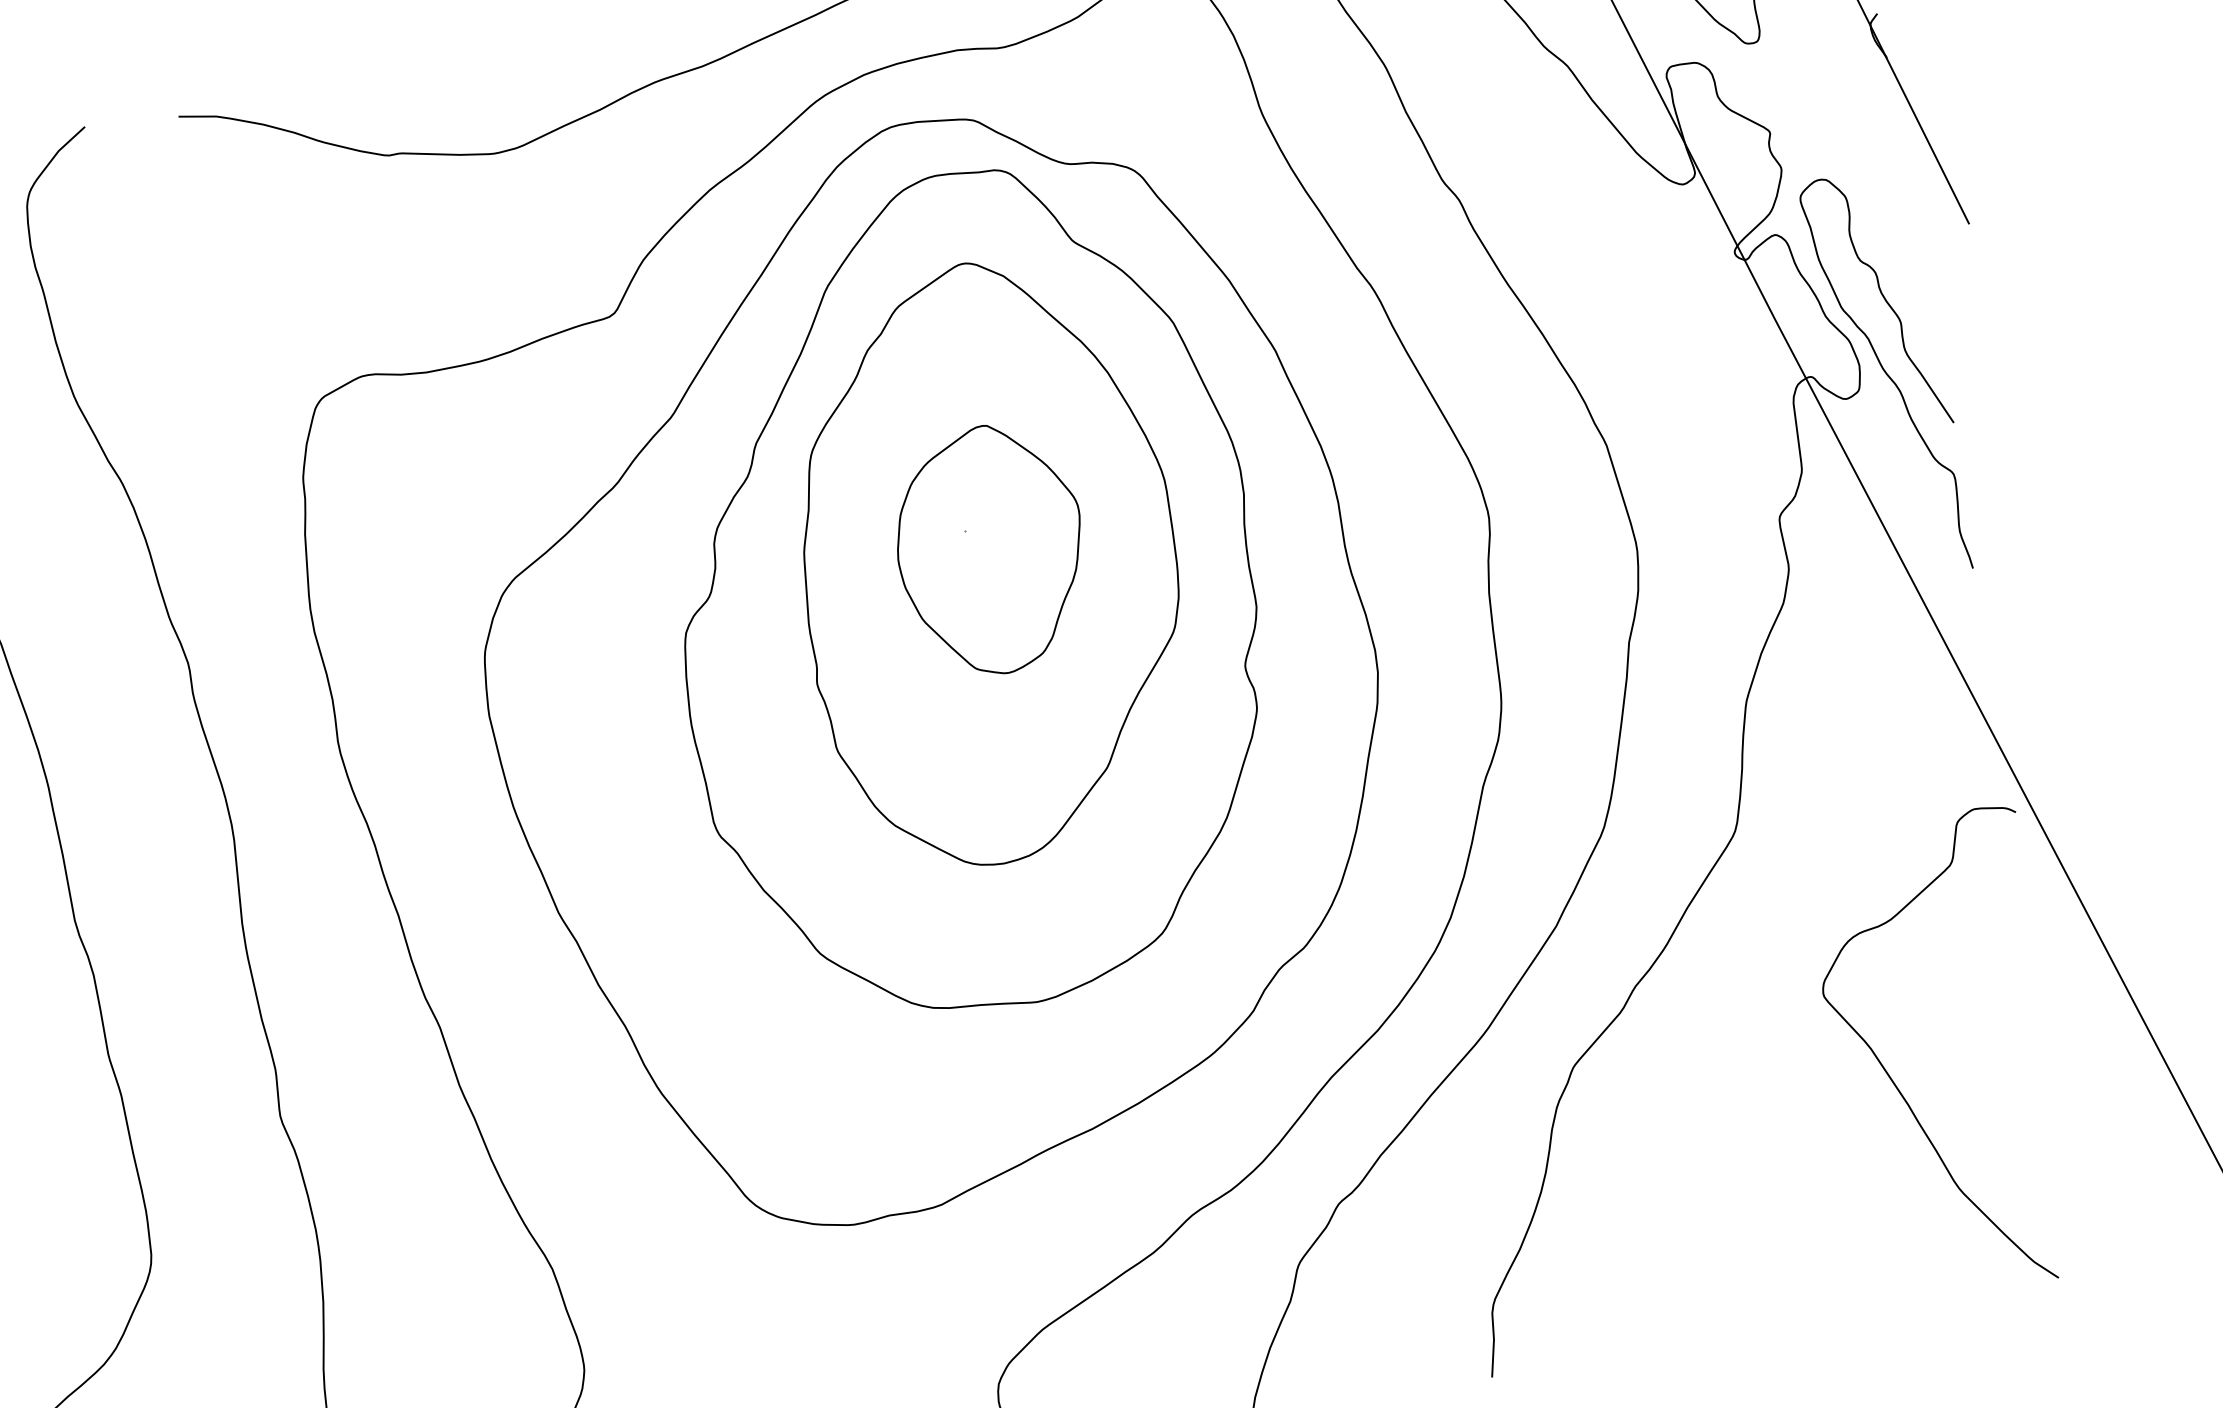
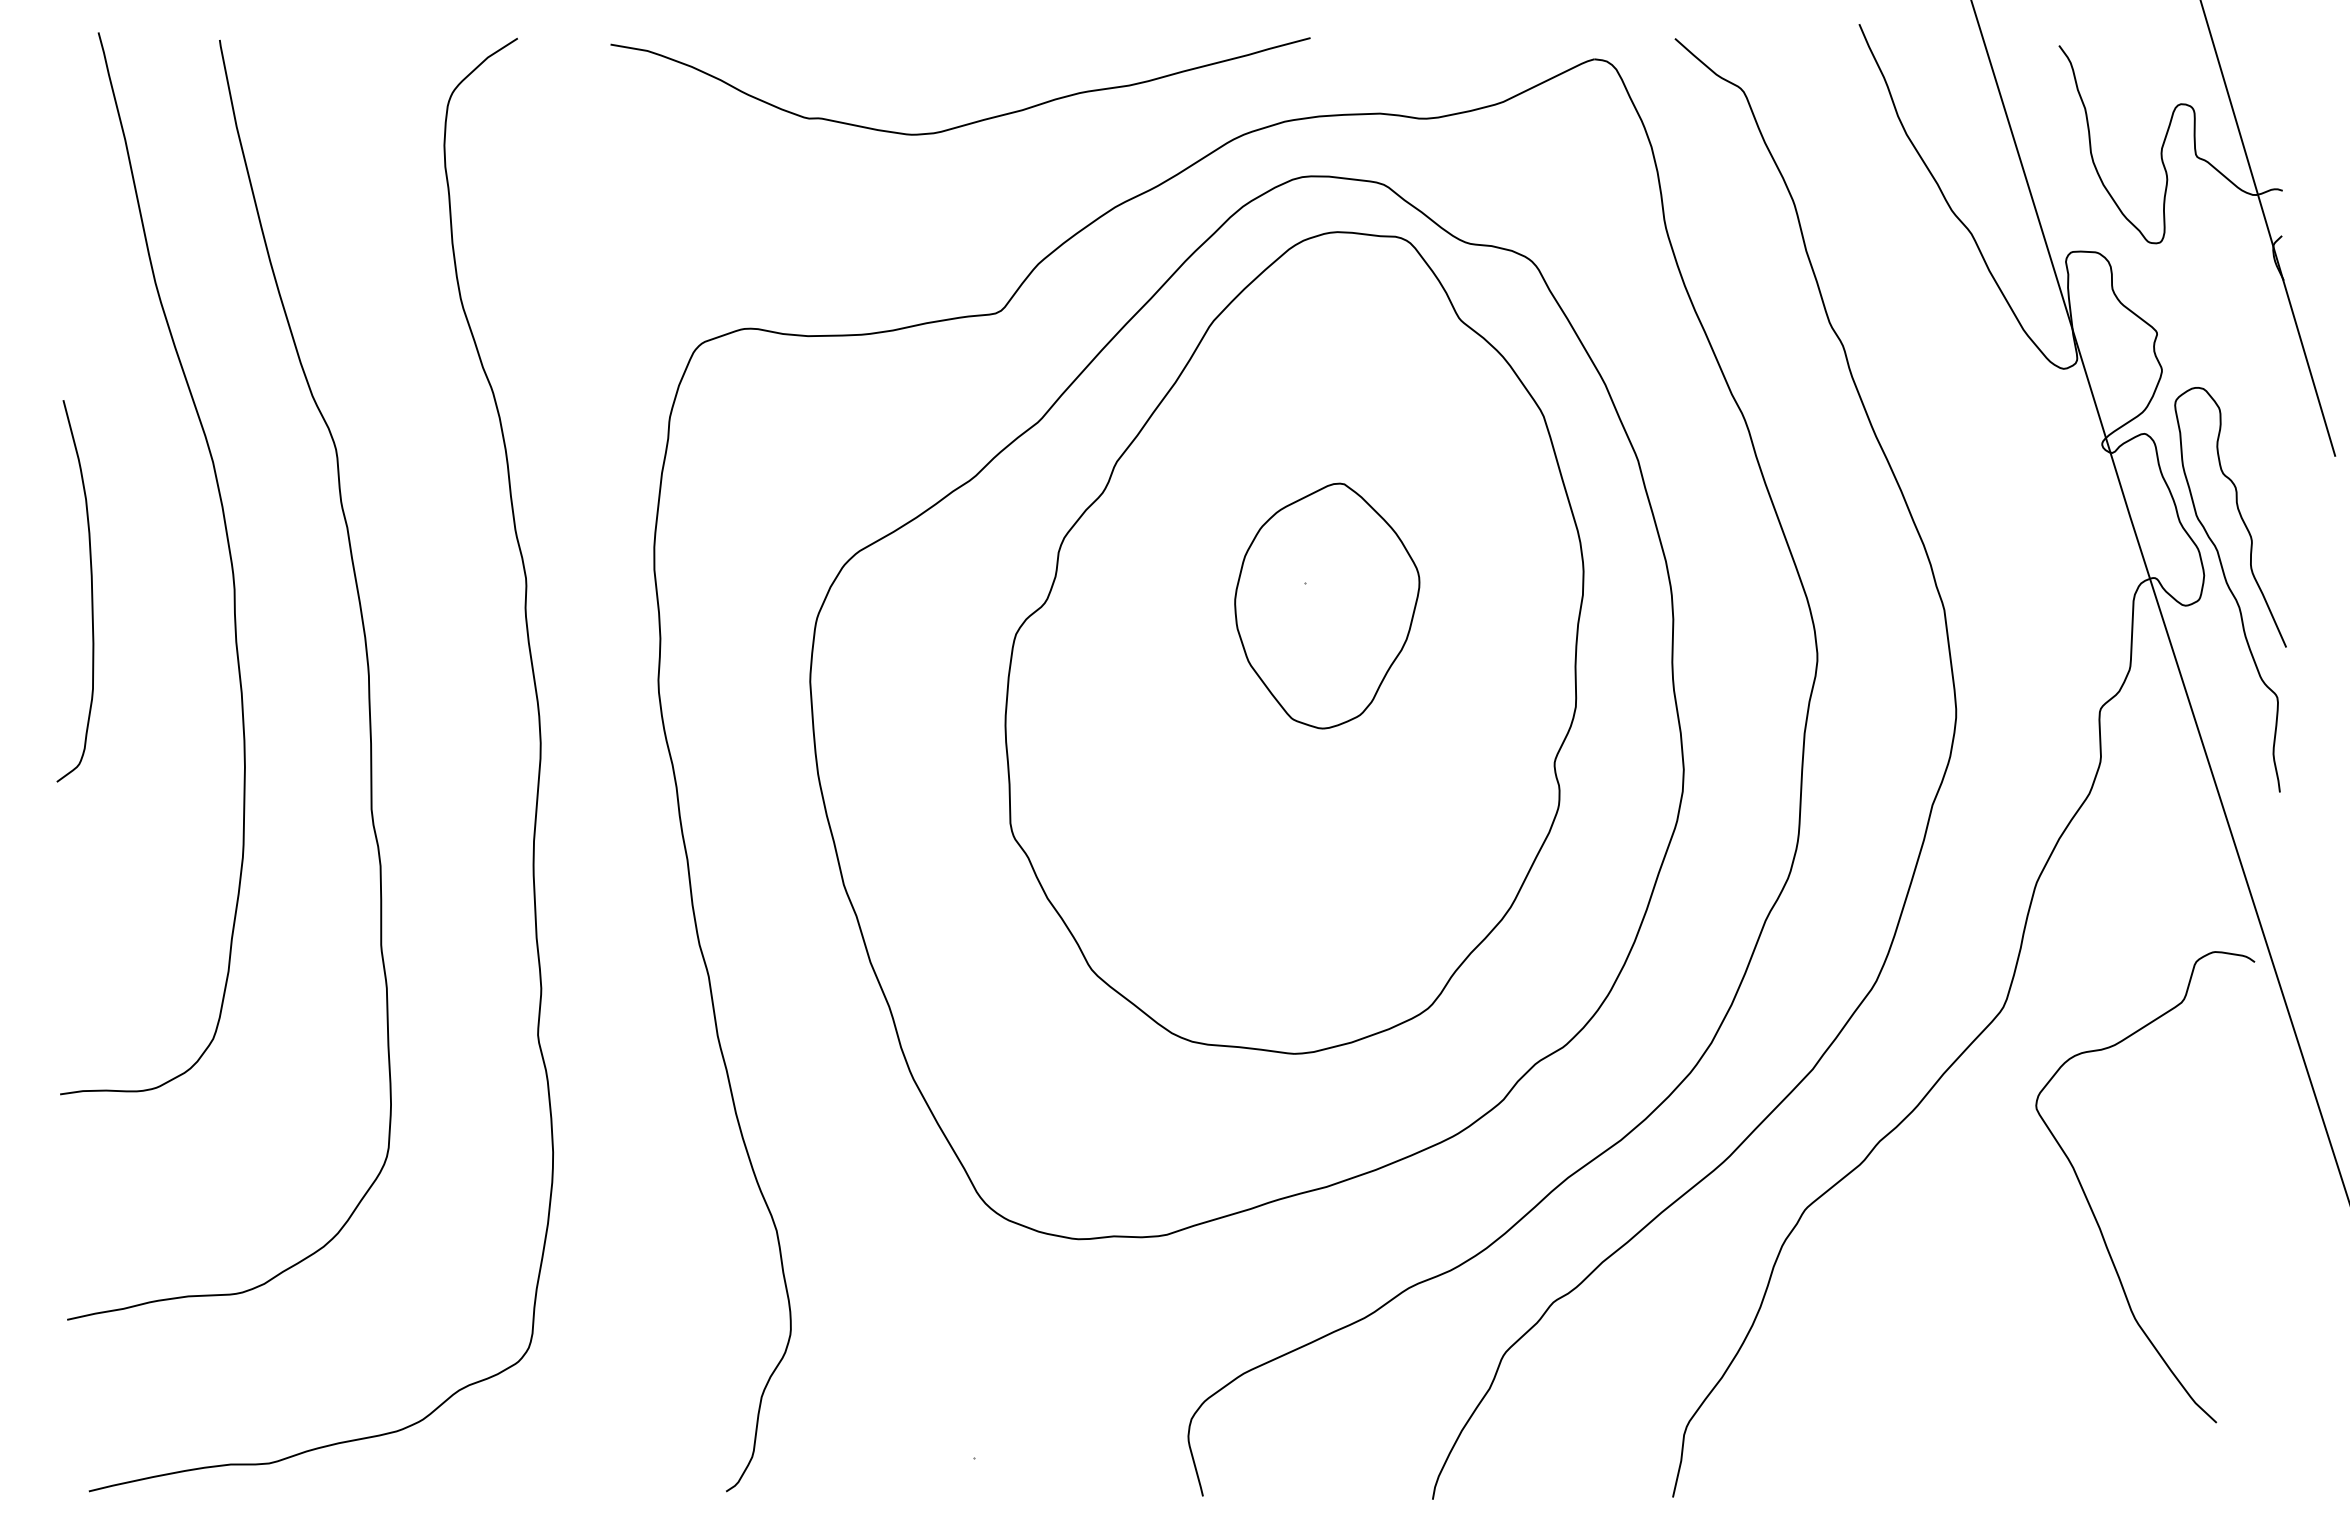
part: (987, 562) -> (1321, 617), removed
curve: (1897, 1086) -> (2092, 1208), moved

